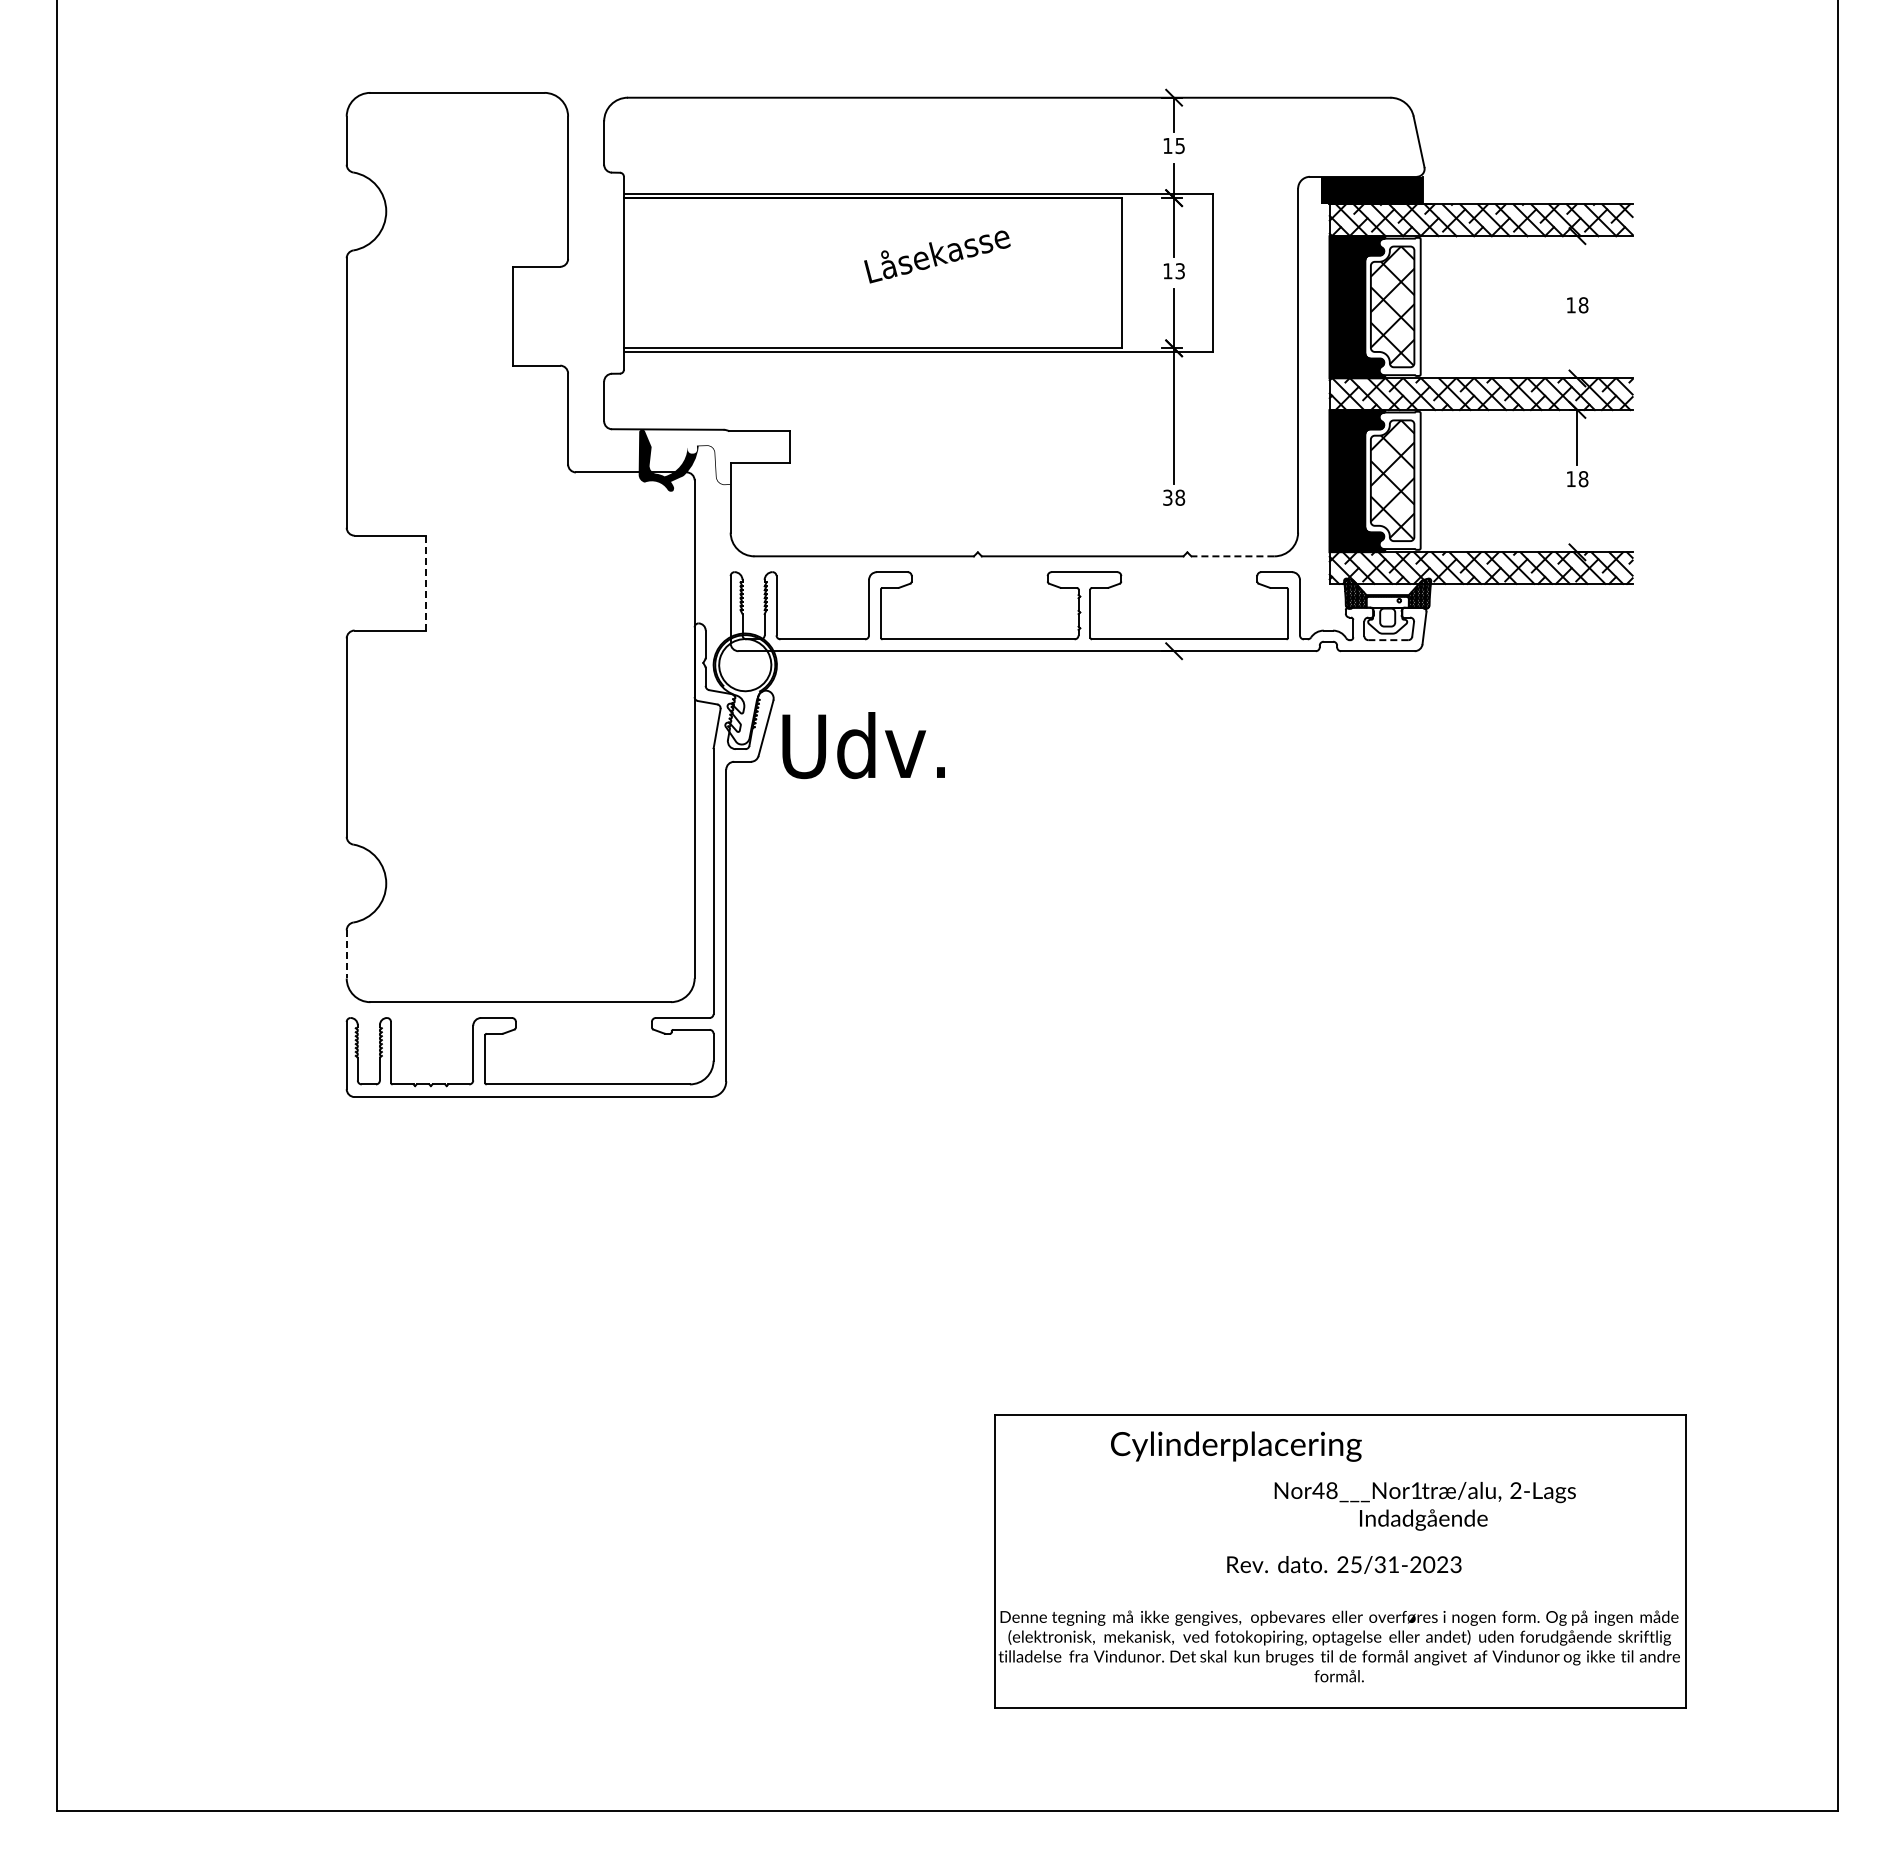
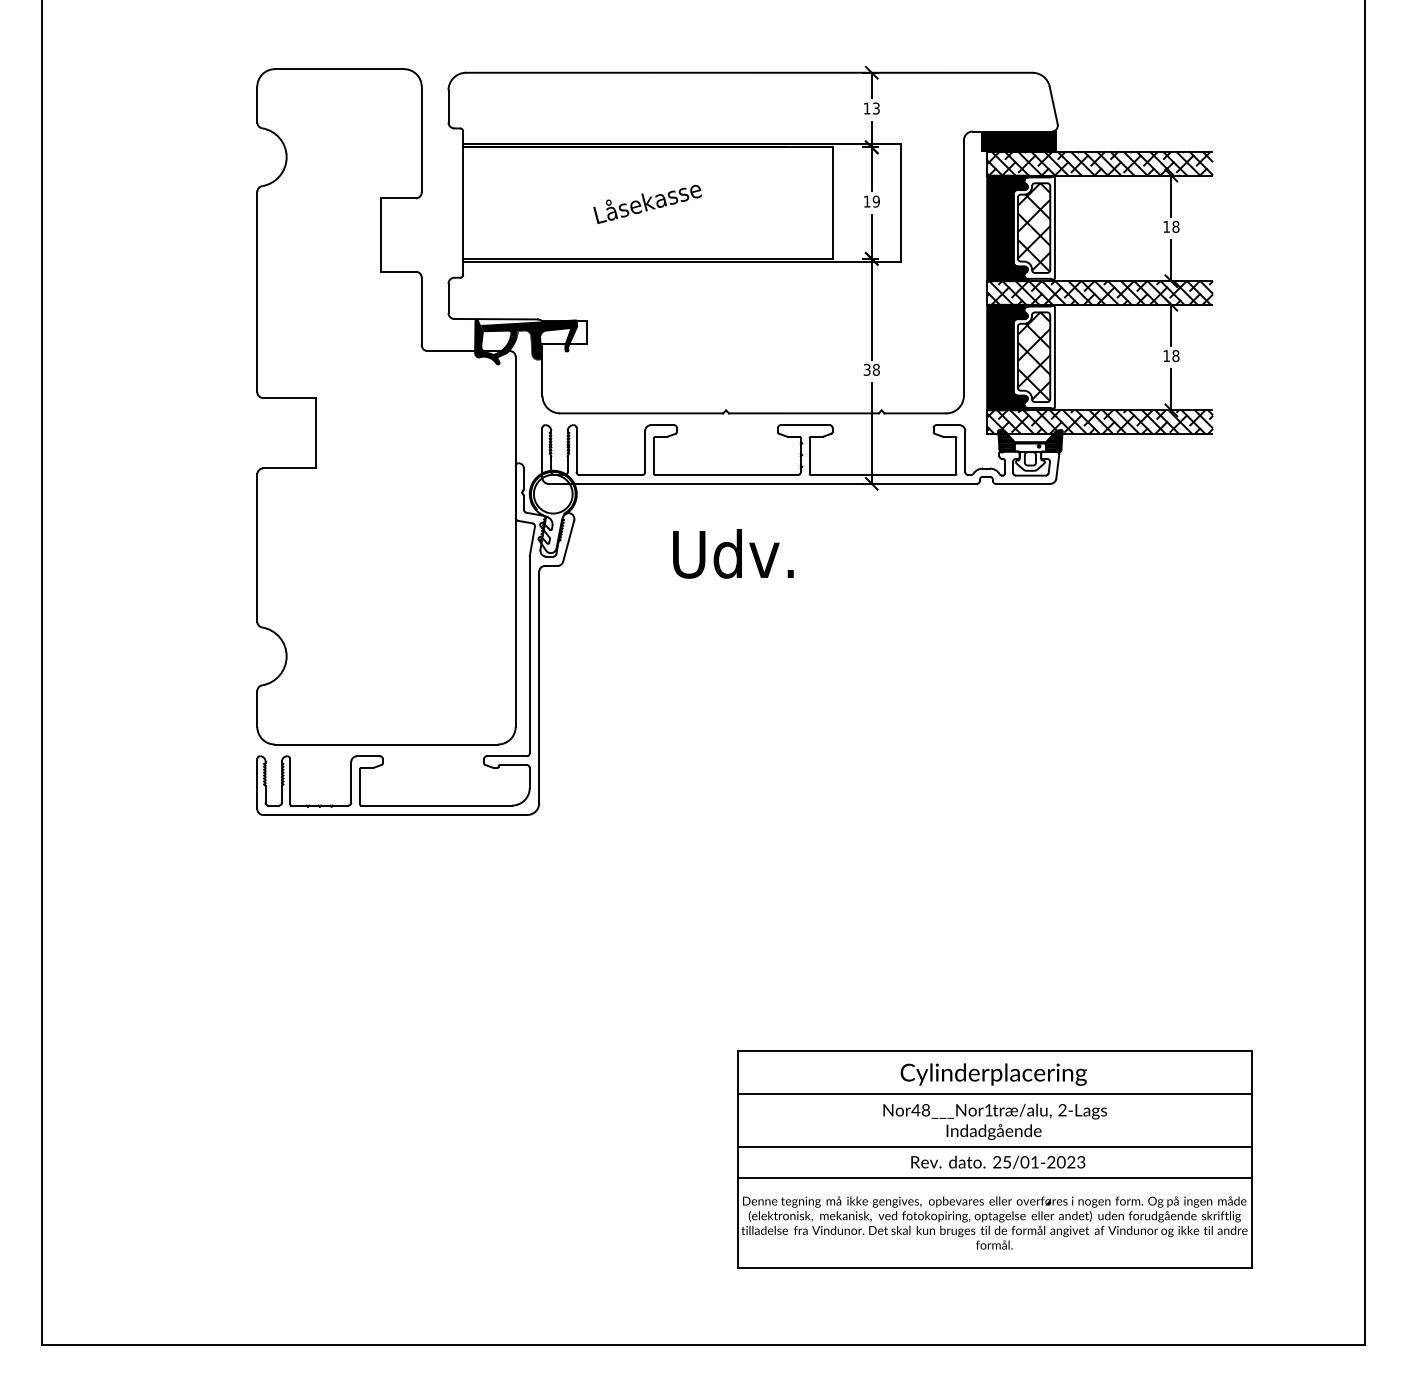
text: (1180, 145) -> (876, 108), 15 -> 13
text: (937, 256) -> (647, 204), moved
line: (1577, 263) -> (1171, 195), added
text: (1180, 271) -> (876, 201), 13 -> 19
line: (1577, 350) -> (1171, 260), added
fill: (712, 456) -> (528, 339), added
line: (1577, 524) -> (1171, 389), added
line: (1232, 556) -> (915, 413), dashed -> solid
line: (425, 583) -> (315, 433), dashed -> solid
line: (1174, 583) -> (872, 433), added
line: (1388, 640) -> (1031, 475), dashed -> solid
text: (863, 745) -> (733, 553), moved
line: (346, 954) -> (257, 709), dashed -> solid
text: (1236, 1446) -> (993, 1074), moved
line: (1339, 1473) -> (994, 1094), added
text: (1424, 1506) -> (994, 1122), moved
line: (1339, 1543) -> (994, 1146), added
text: (1380, 1564) -> (1025, 1162), 25/31-2023 -> 25/01-2023
line: (1339, 1585) -> (994, 1177), added

